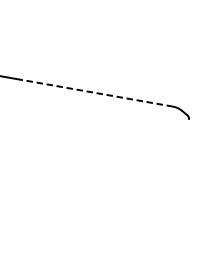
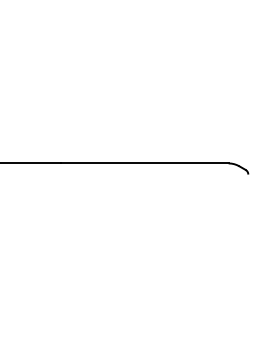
line: (96, 93) -> (144, 163), dashed -> solid

